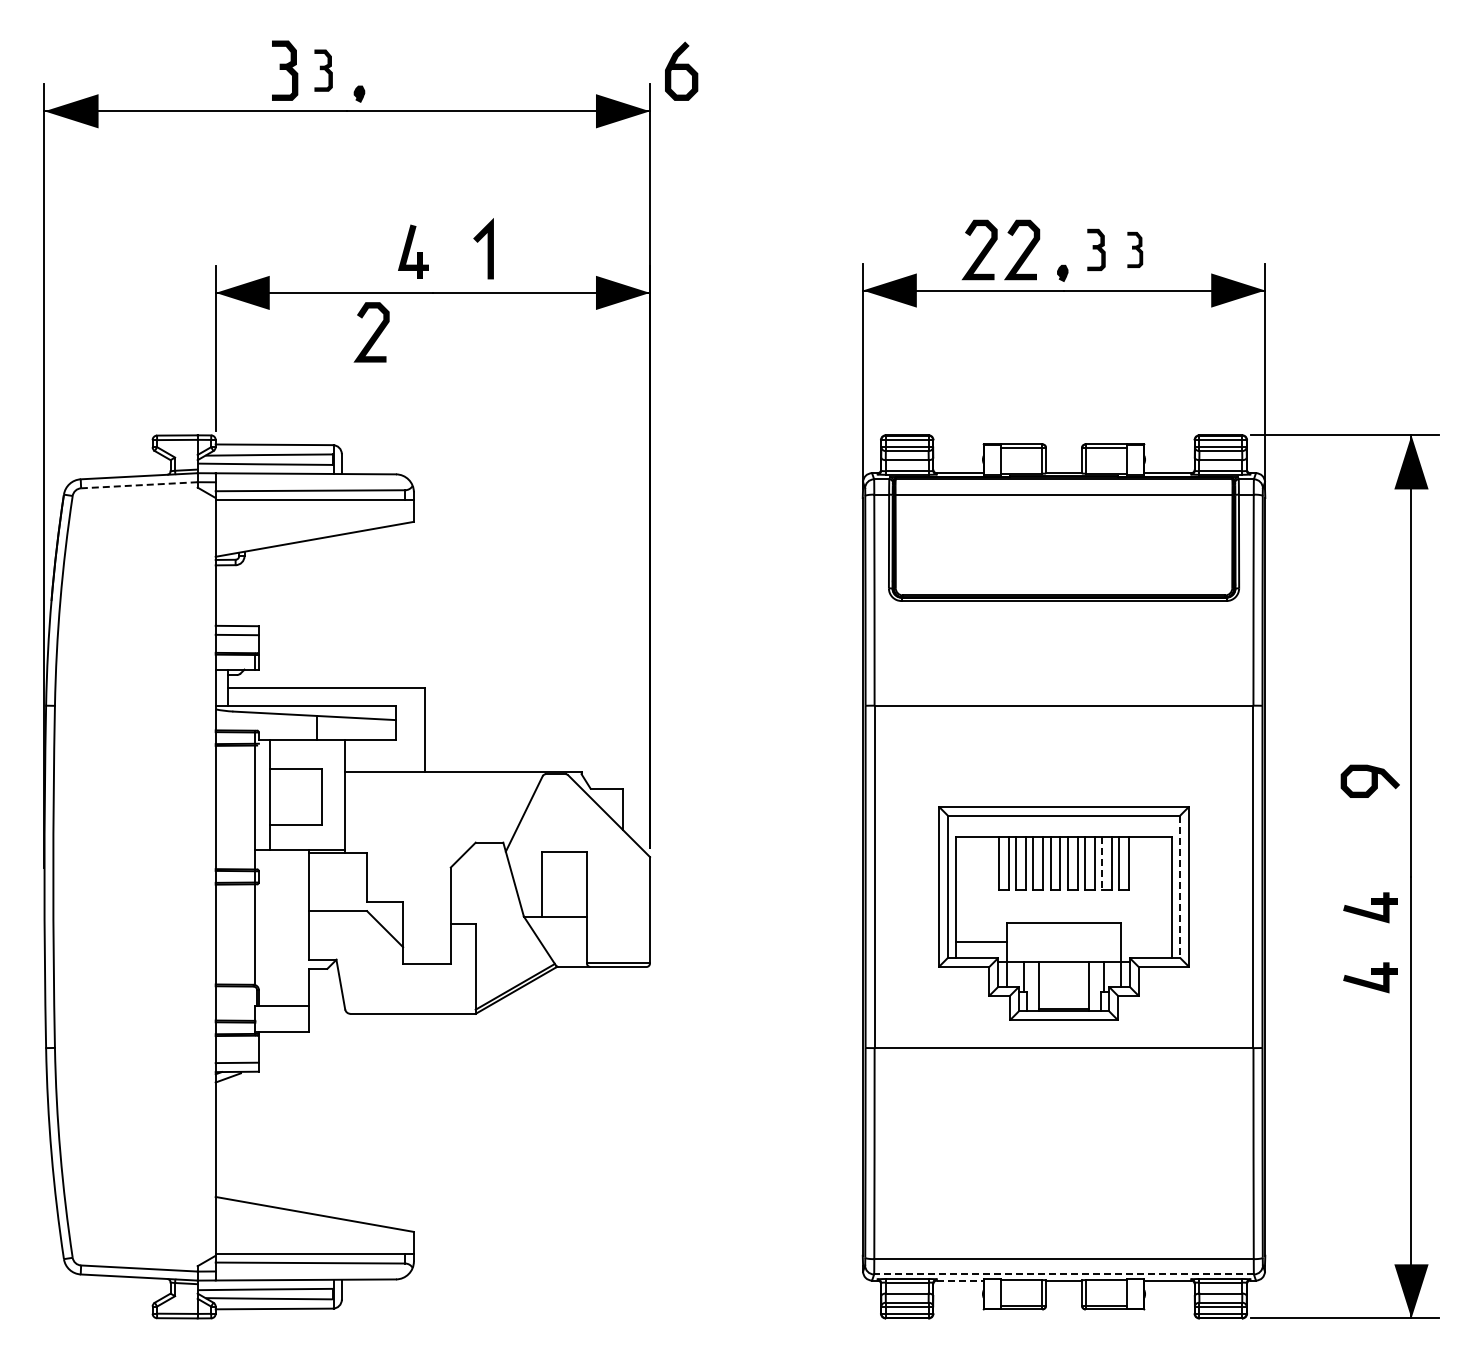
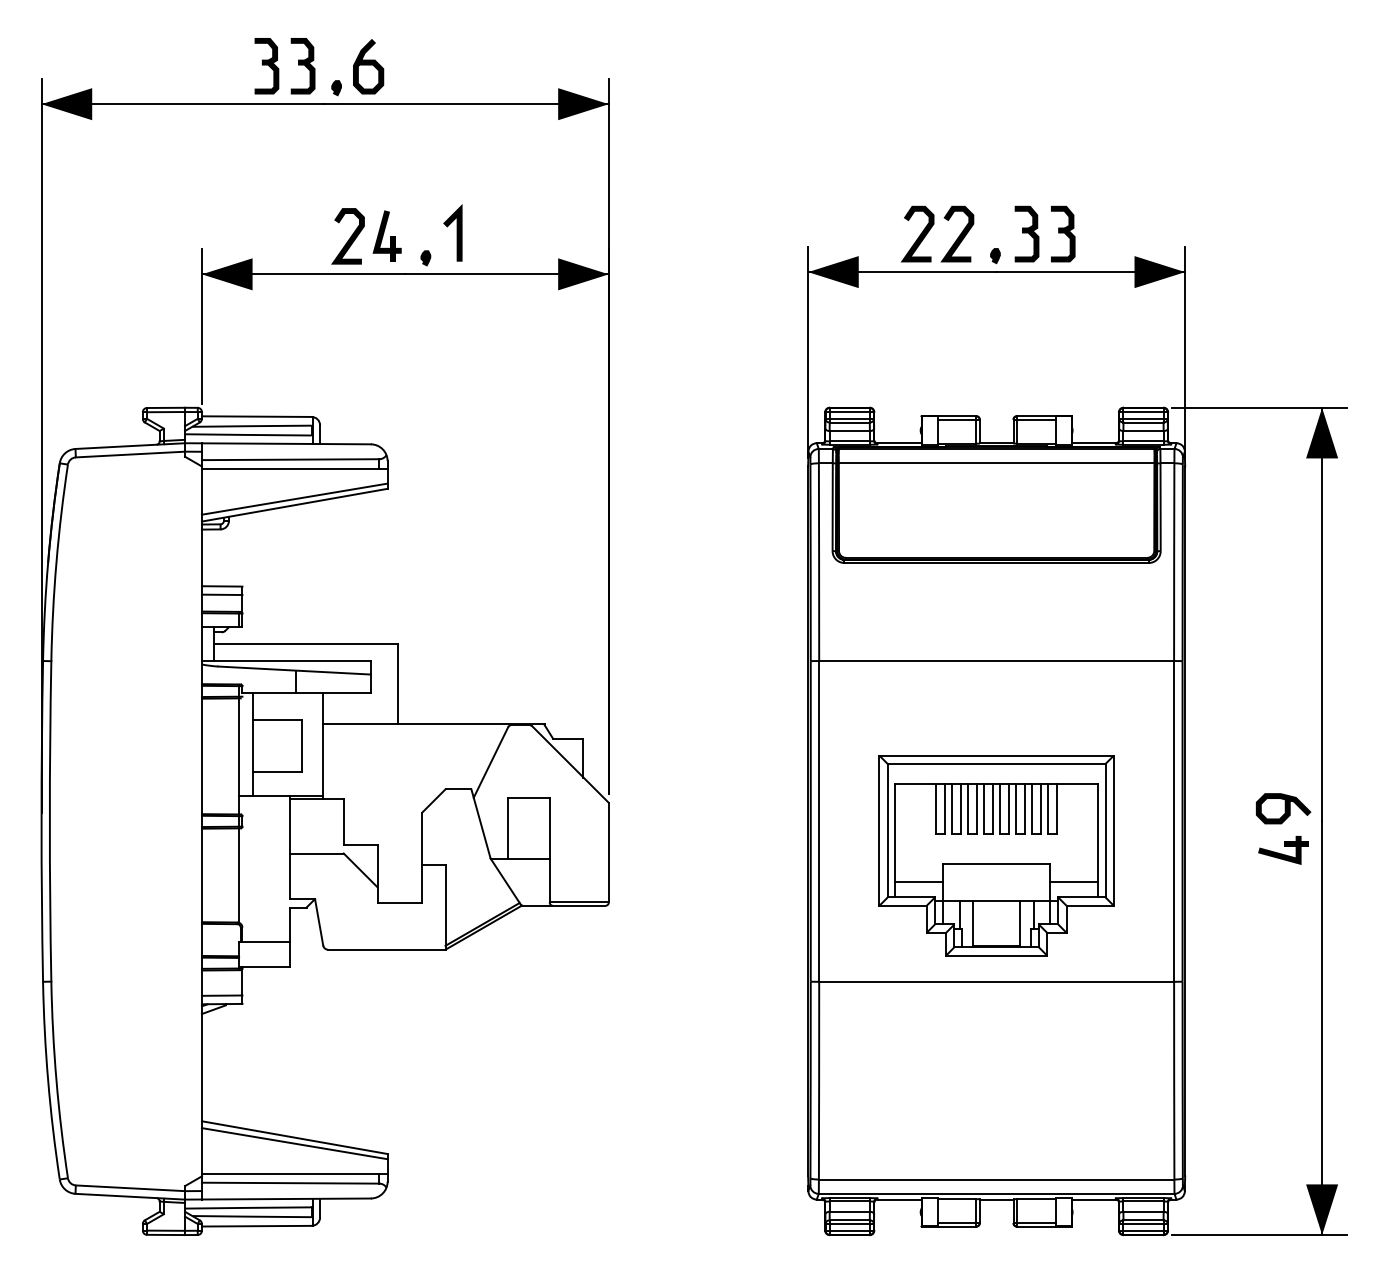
curve: (681, 69) -> (368, 65), moved
part: (323, 70) -> (302, 65), size x1.43
part: (1096, 249) -> (1027, 233), size x1.43
part: (1135, 249) -> (1063, 233), size x1.67
part: (454, 275) -> (425, 258), added
curve: (373, 333) -> (349, 237), moved
line: (138, 485) -> (129, 454), dashed -> solid
line: (314, 532) -> (294, 498), added
curve: (1371, 780) -> (1284, 807), moved
line: (1101, 863) -> (1031, 808), dashed -> solid
line: (1180, 887) -> (1105, 831), dashed -> solid
line: (1146, 941) -> (1073, 881), added
part: (1370, 977) -> (1283, 915), removed
line: (314, 1220) -> (294, 1143), added
line: (1064, 1274) -> (997, 1193), dashed -> solid
line: (960, 1280) -> (899, 1199), dashed -> solid

